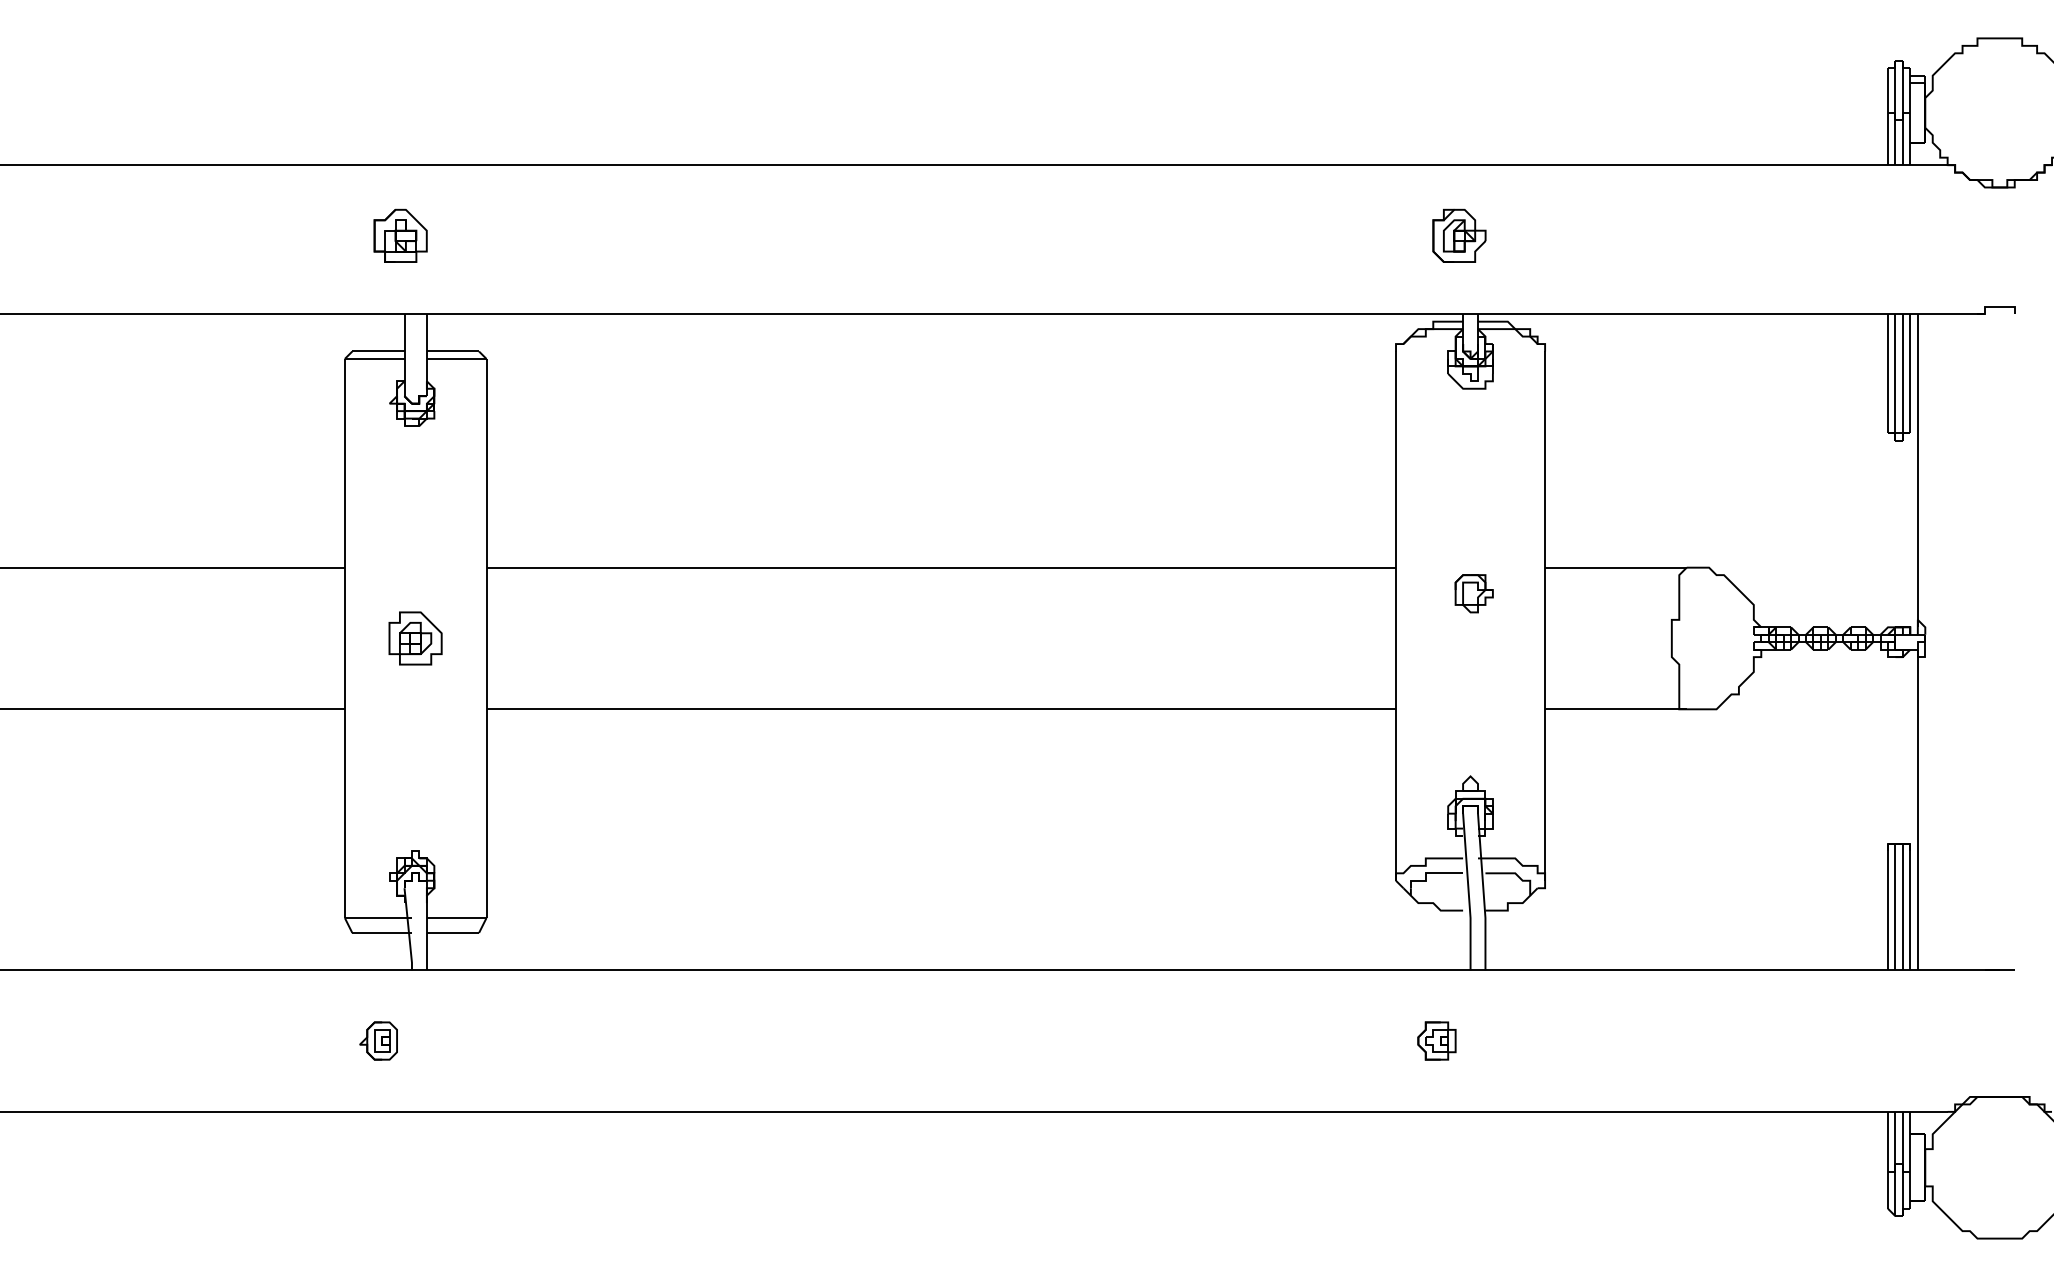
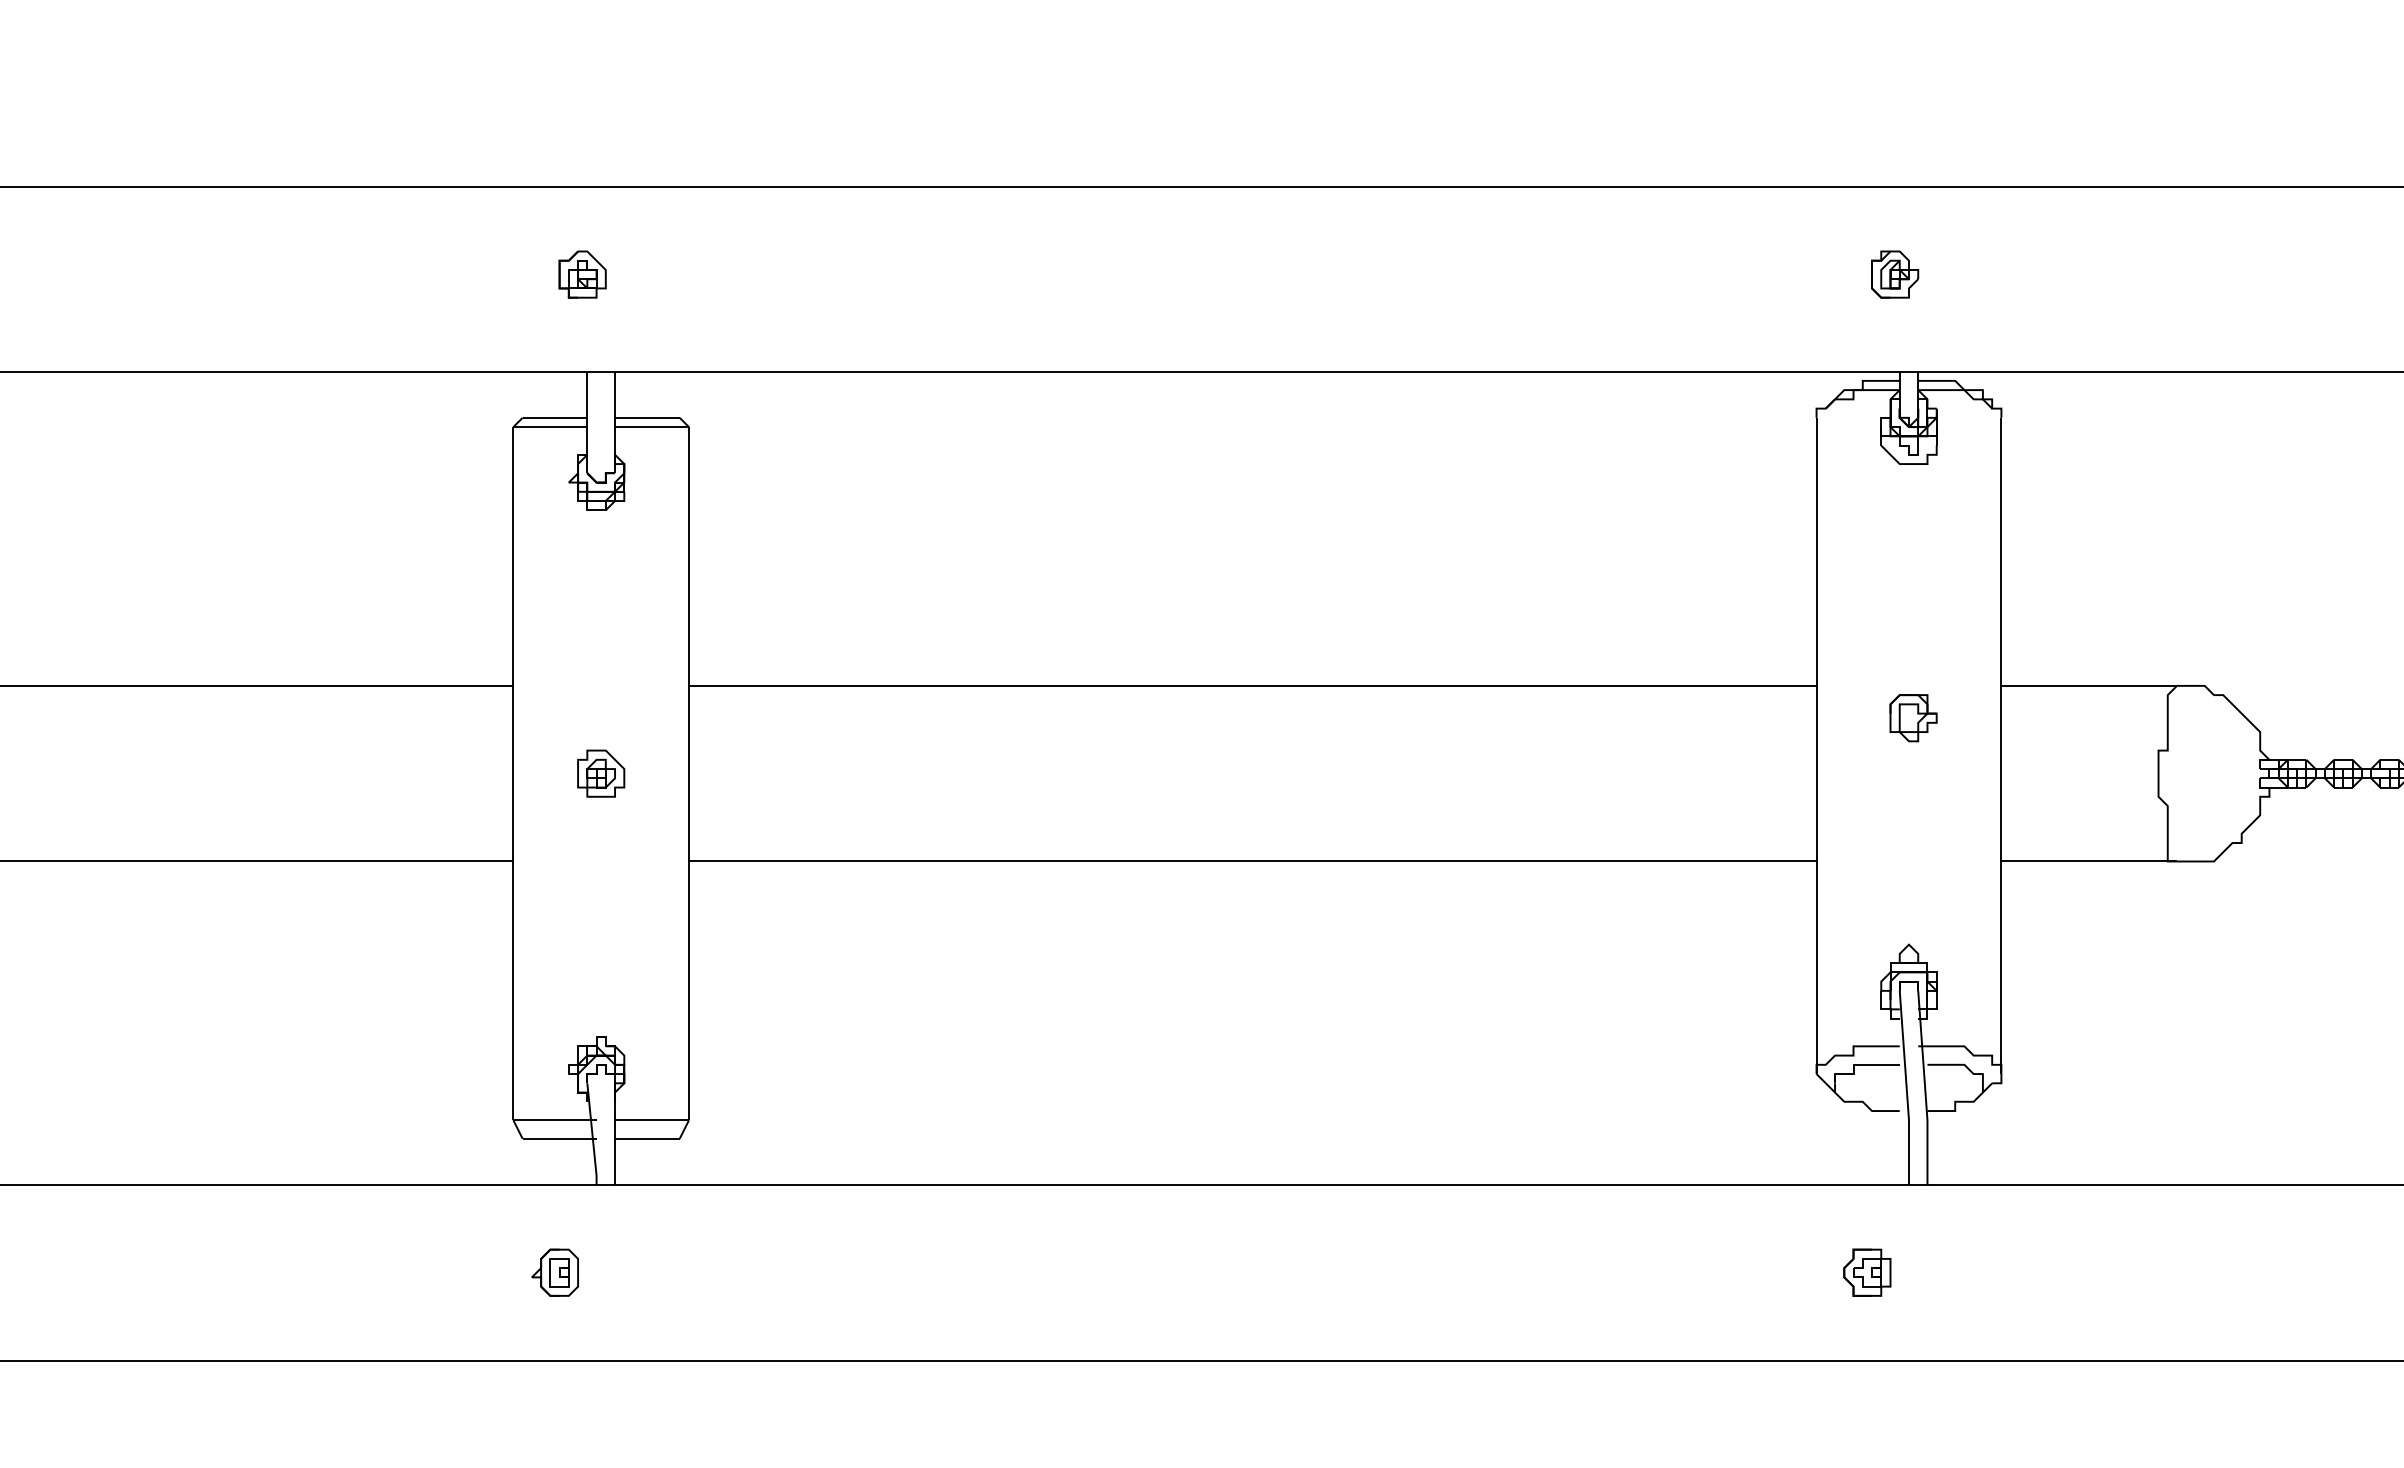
part: (400, 235) -> (582, 274), size x0.71
part: (1458, 235) -> (1894, 274), size x0.71
part: (415, 638) -> (600, 773), size x0.71

